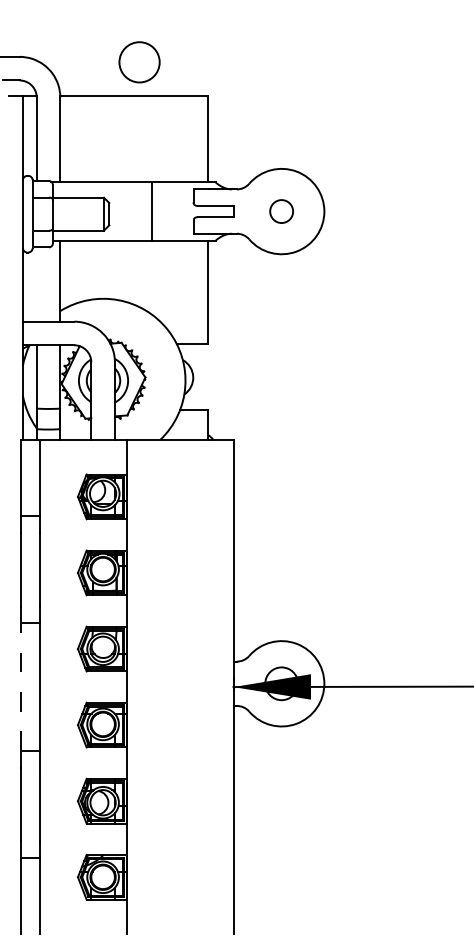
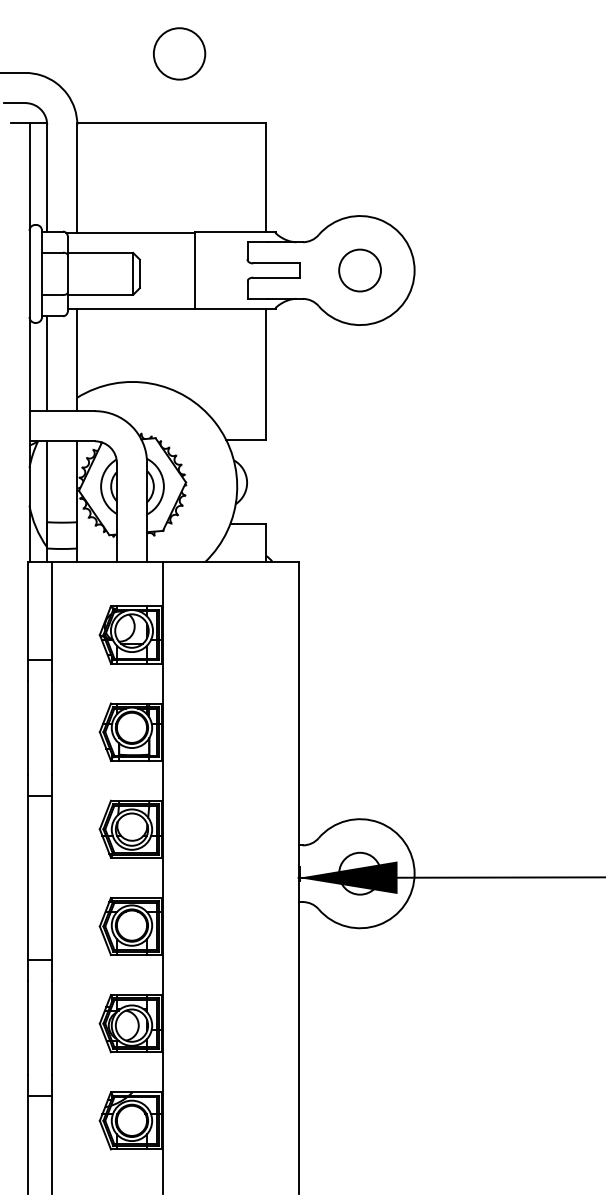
circle: (139, 62) -> (179, 53), moved
circle: (281, 211) -> (359, 270), size x1.43
line: (36, 284) -> (47, 363), added
line: (21, 686) -> (27, 877), dashed -> solid

